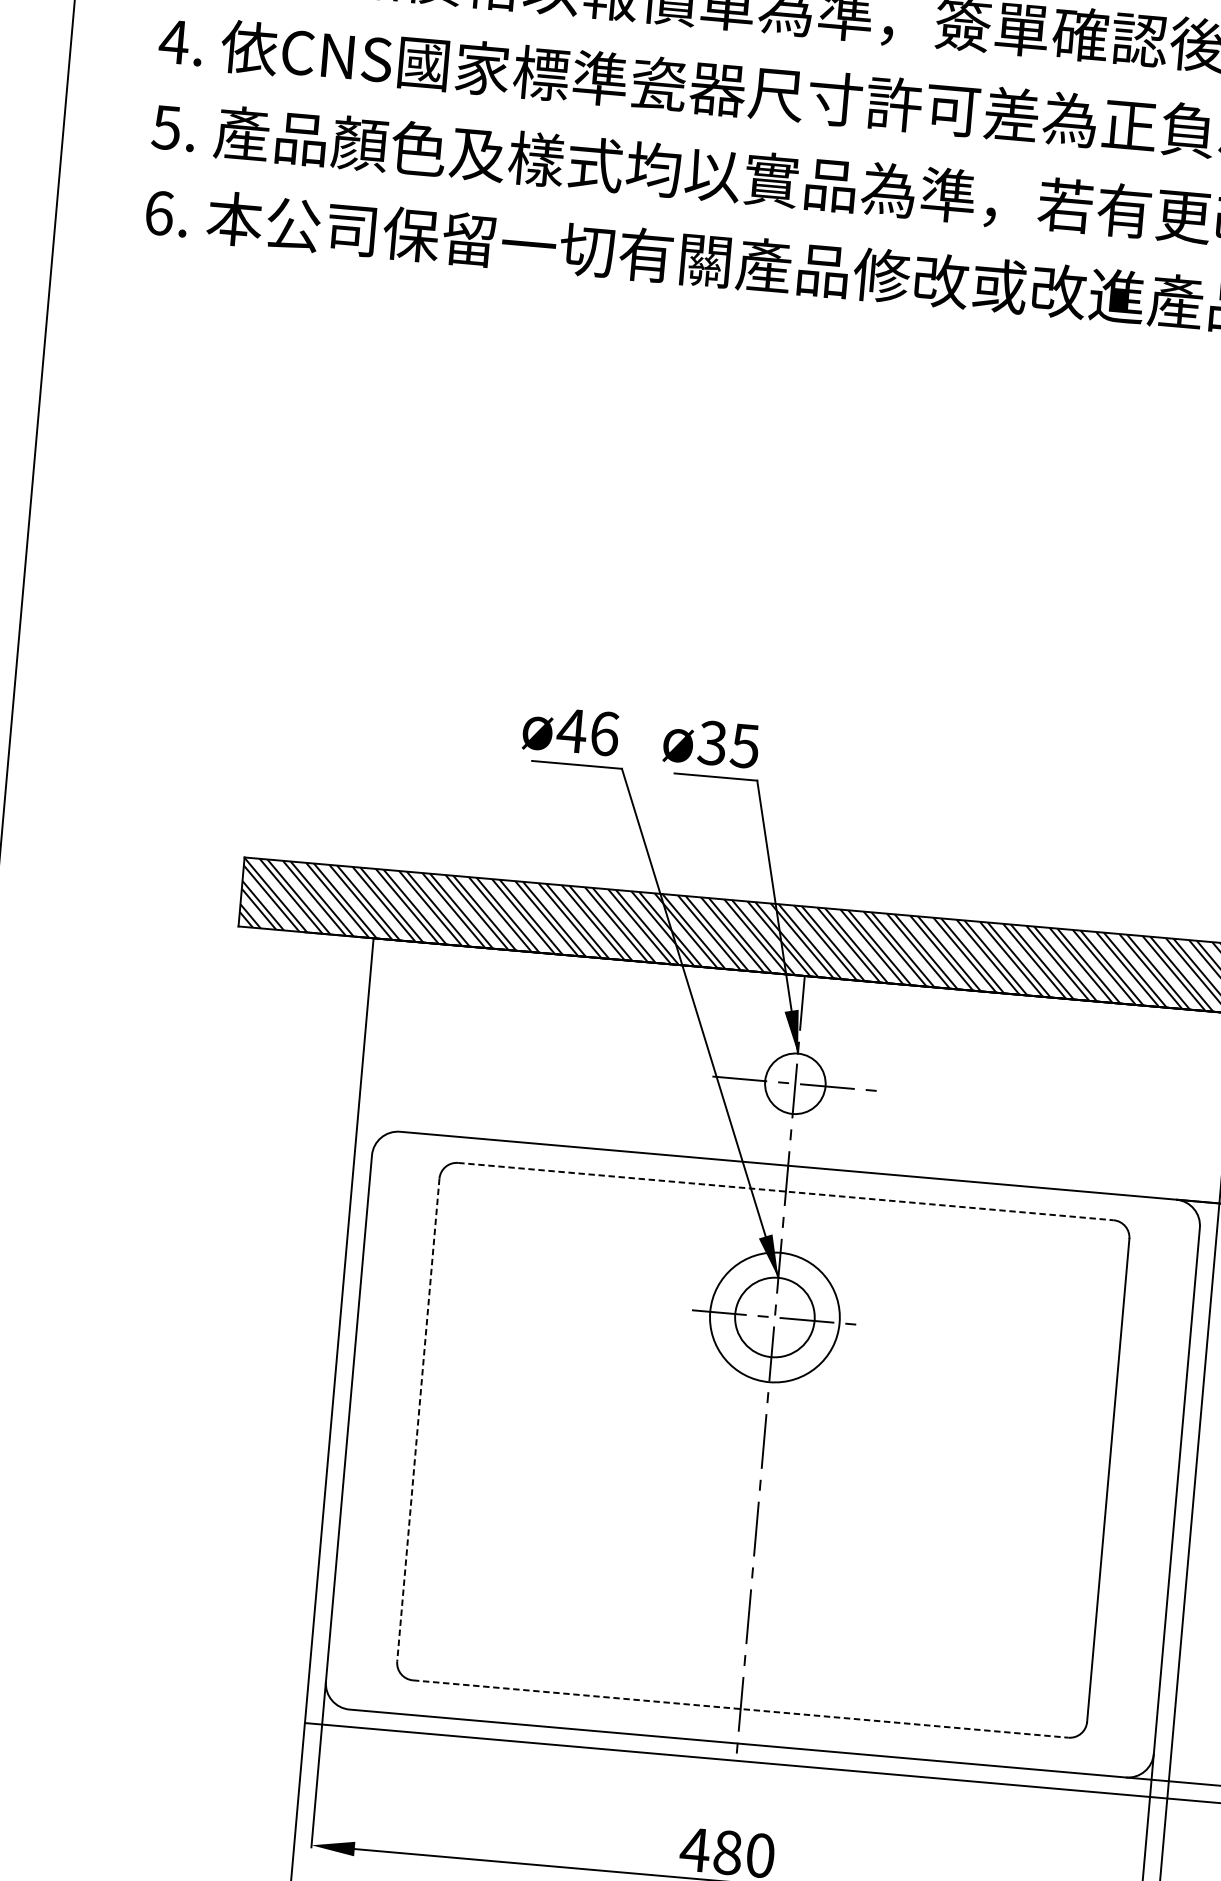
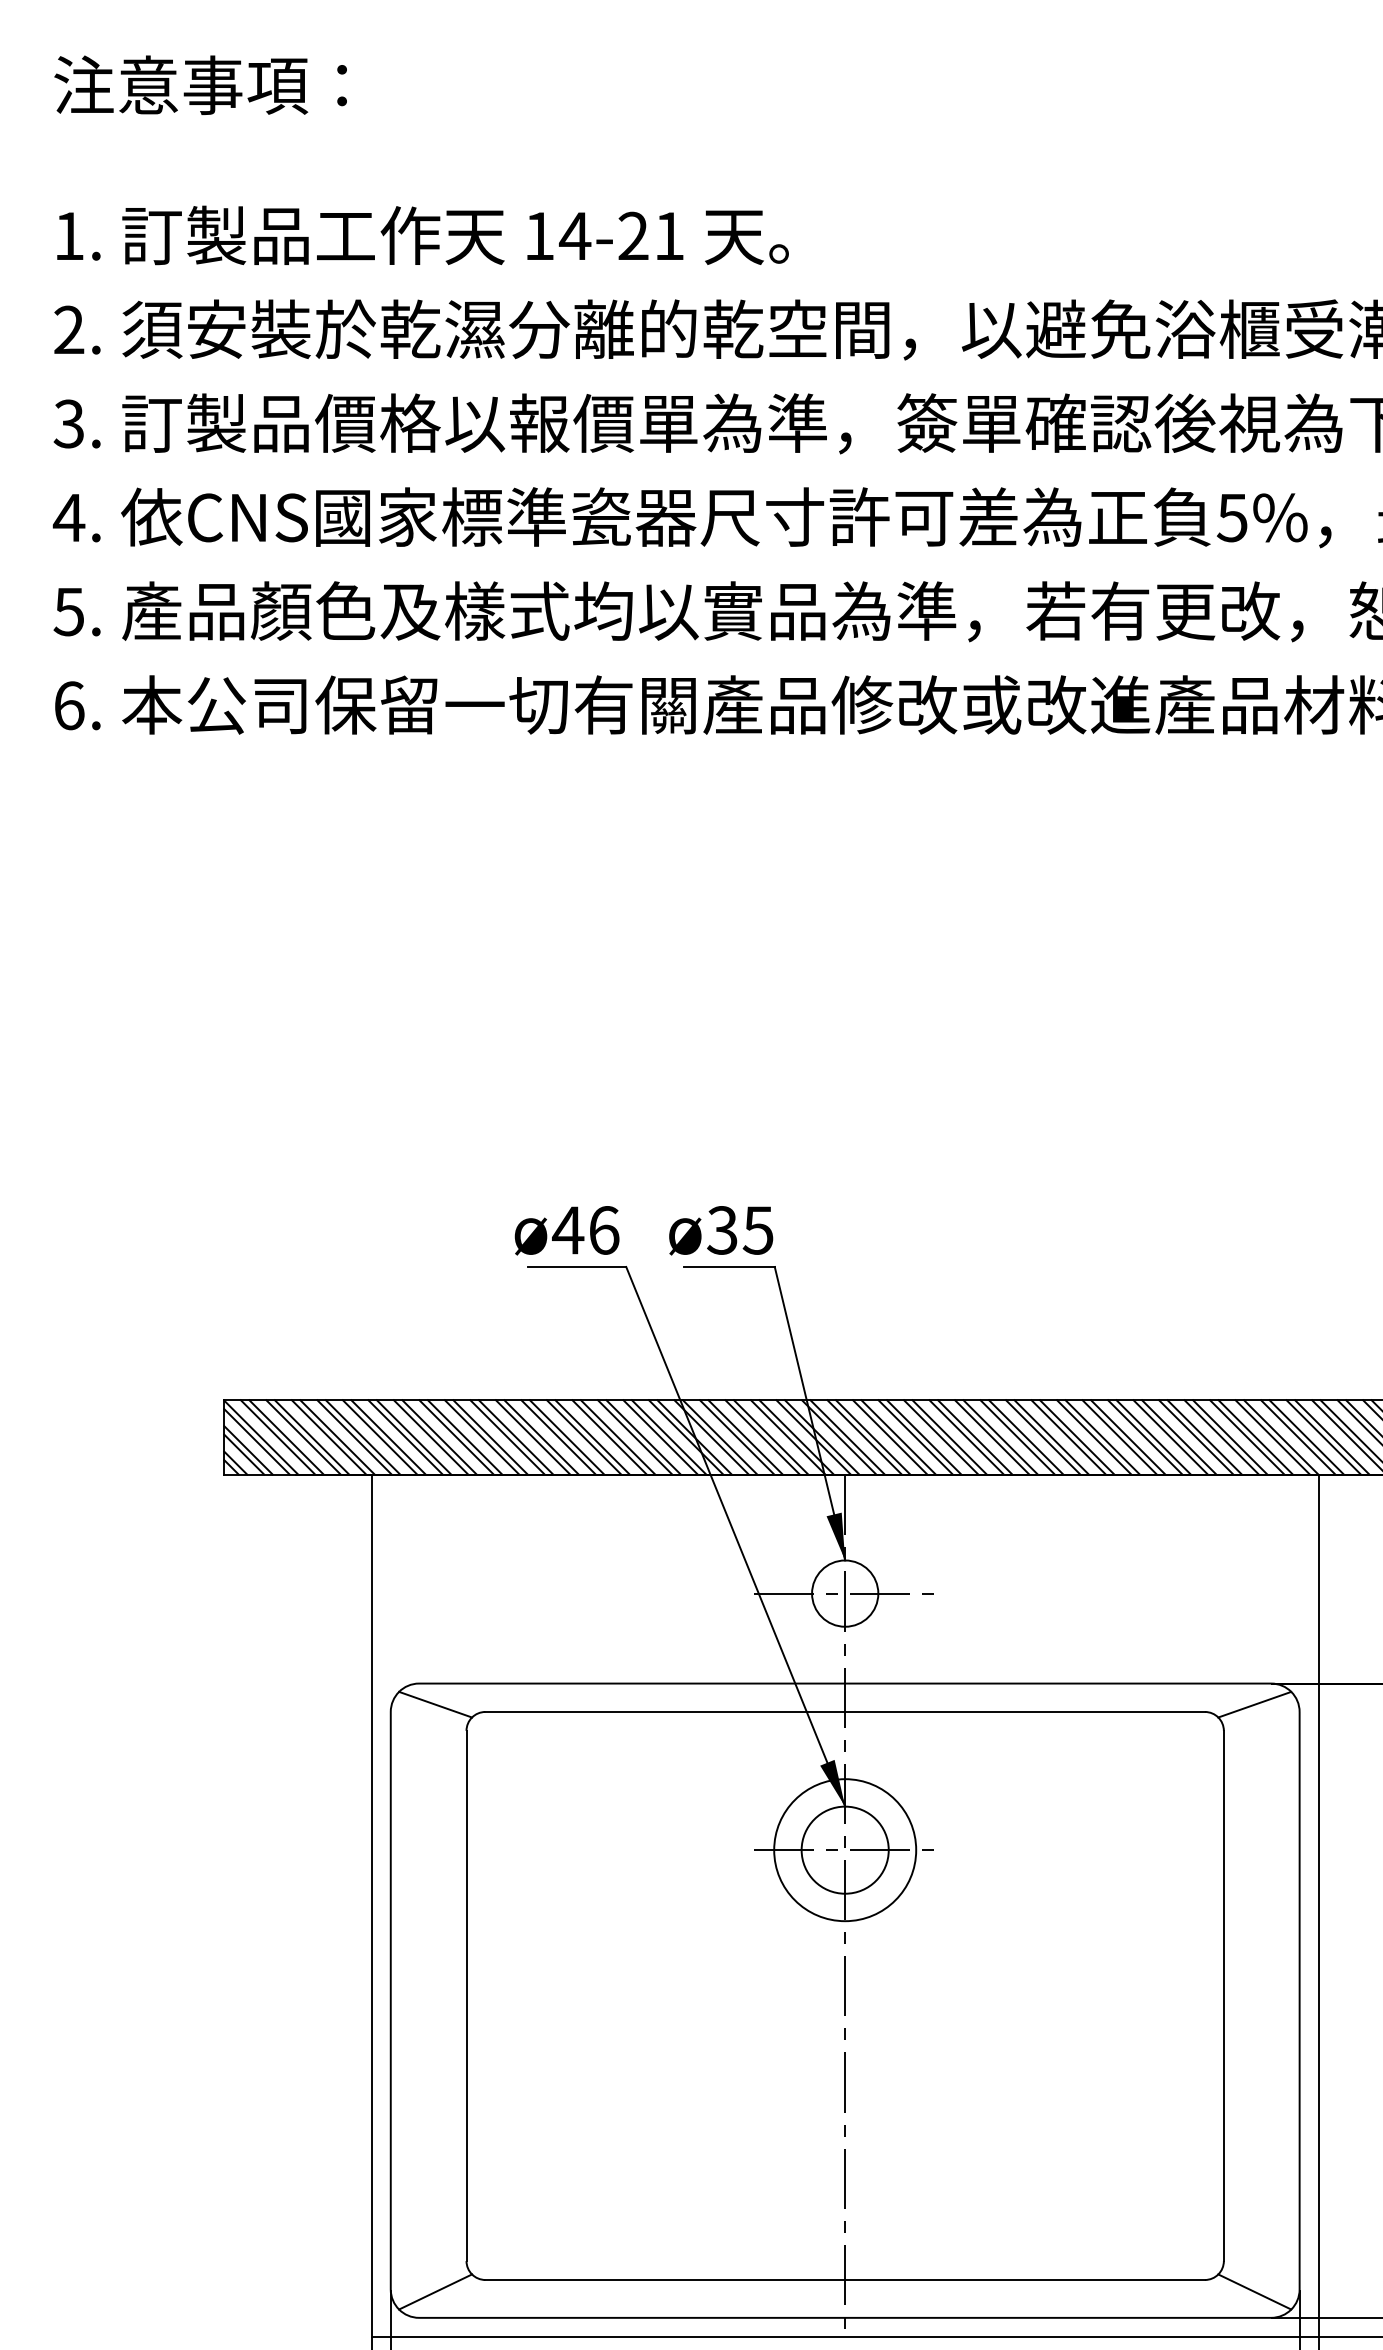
line: (413, 1152) -> (435, 1704), added
line: (786, 1191) -> (845, 1711), dashed -> solid
line: (1159, 1217) -> (1254, 1704), added
line: (418, 1420) -> (466, 1996), dashed -> solid
line: (366, 1686) -> (435, 2291), added
line: (740, 1708) -> (845, 2279), dashed -> solid
line: (1112, 1752) -> (1254, 2291), added

